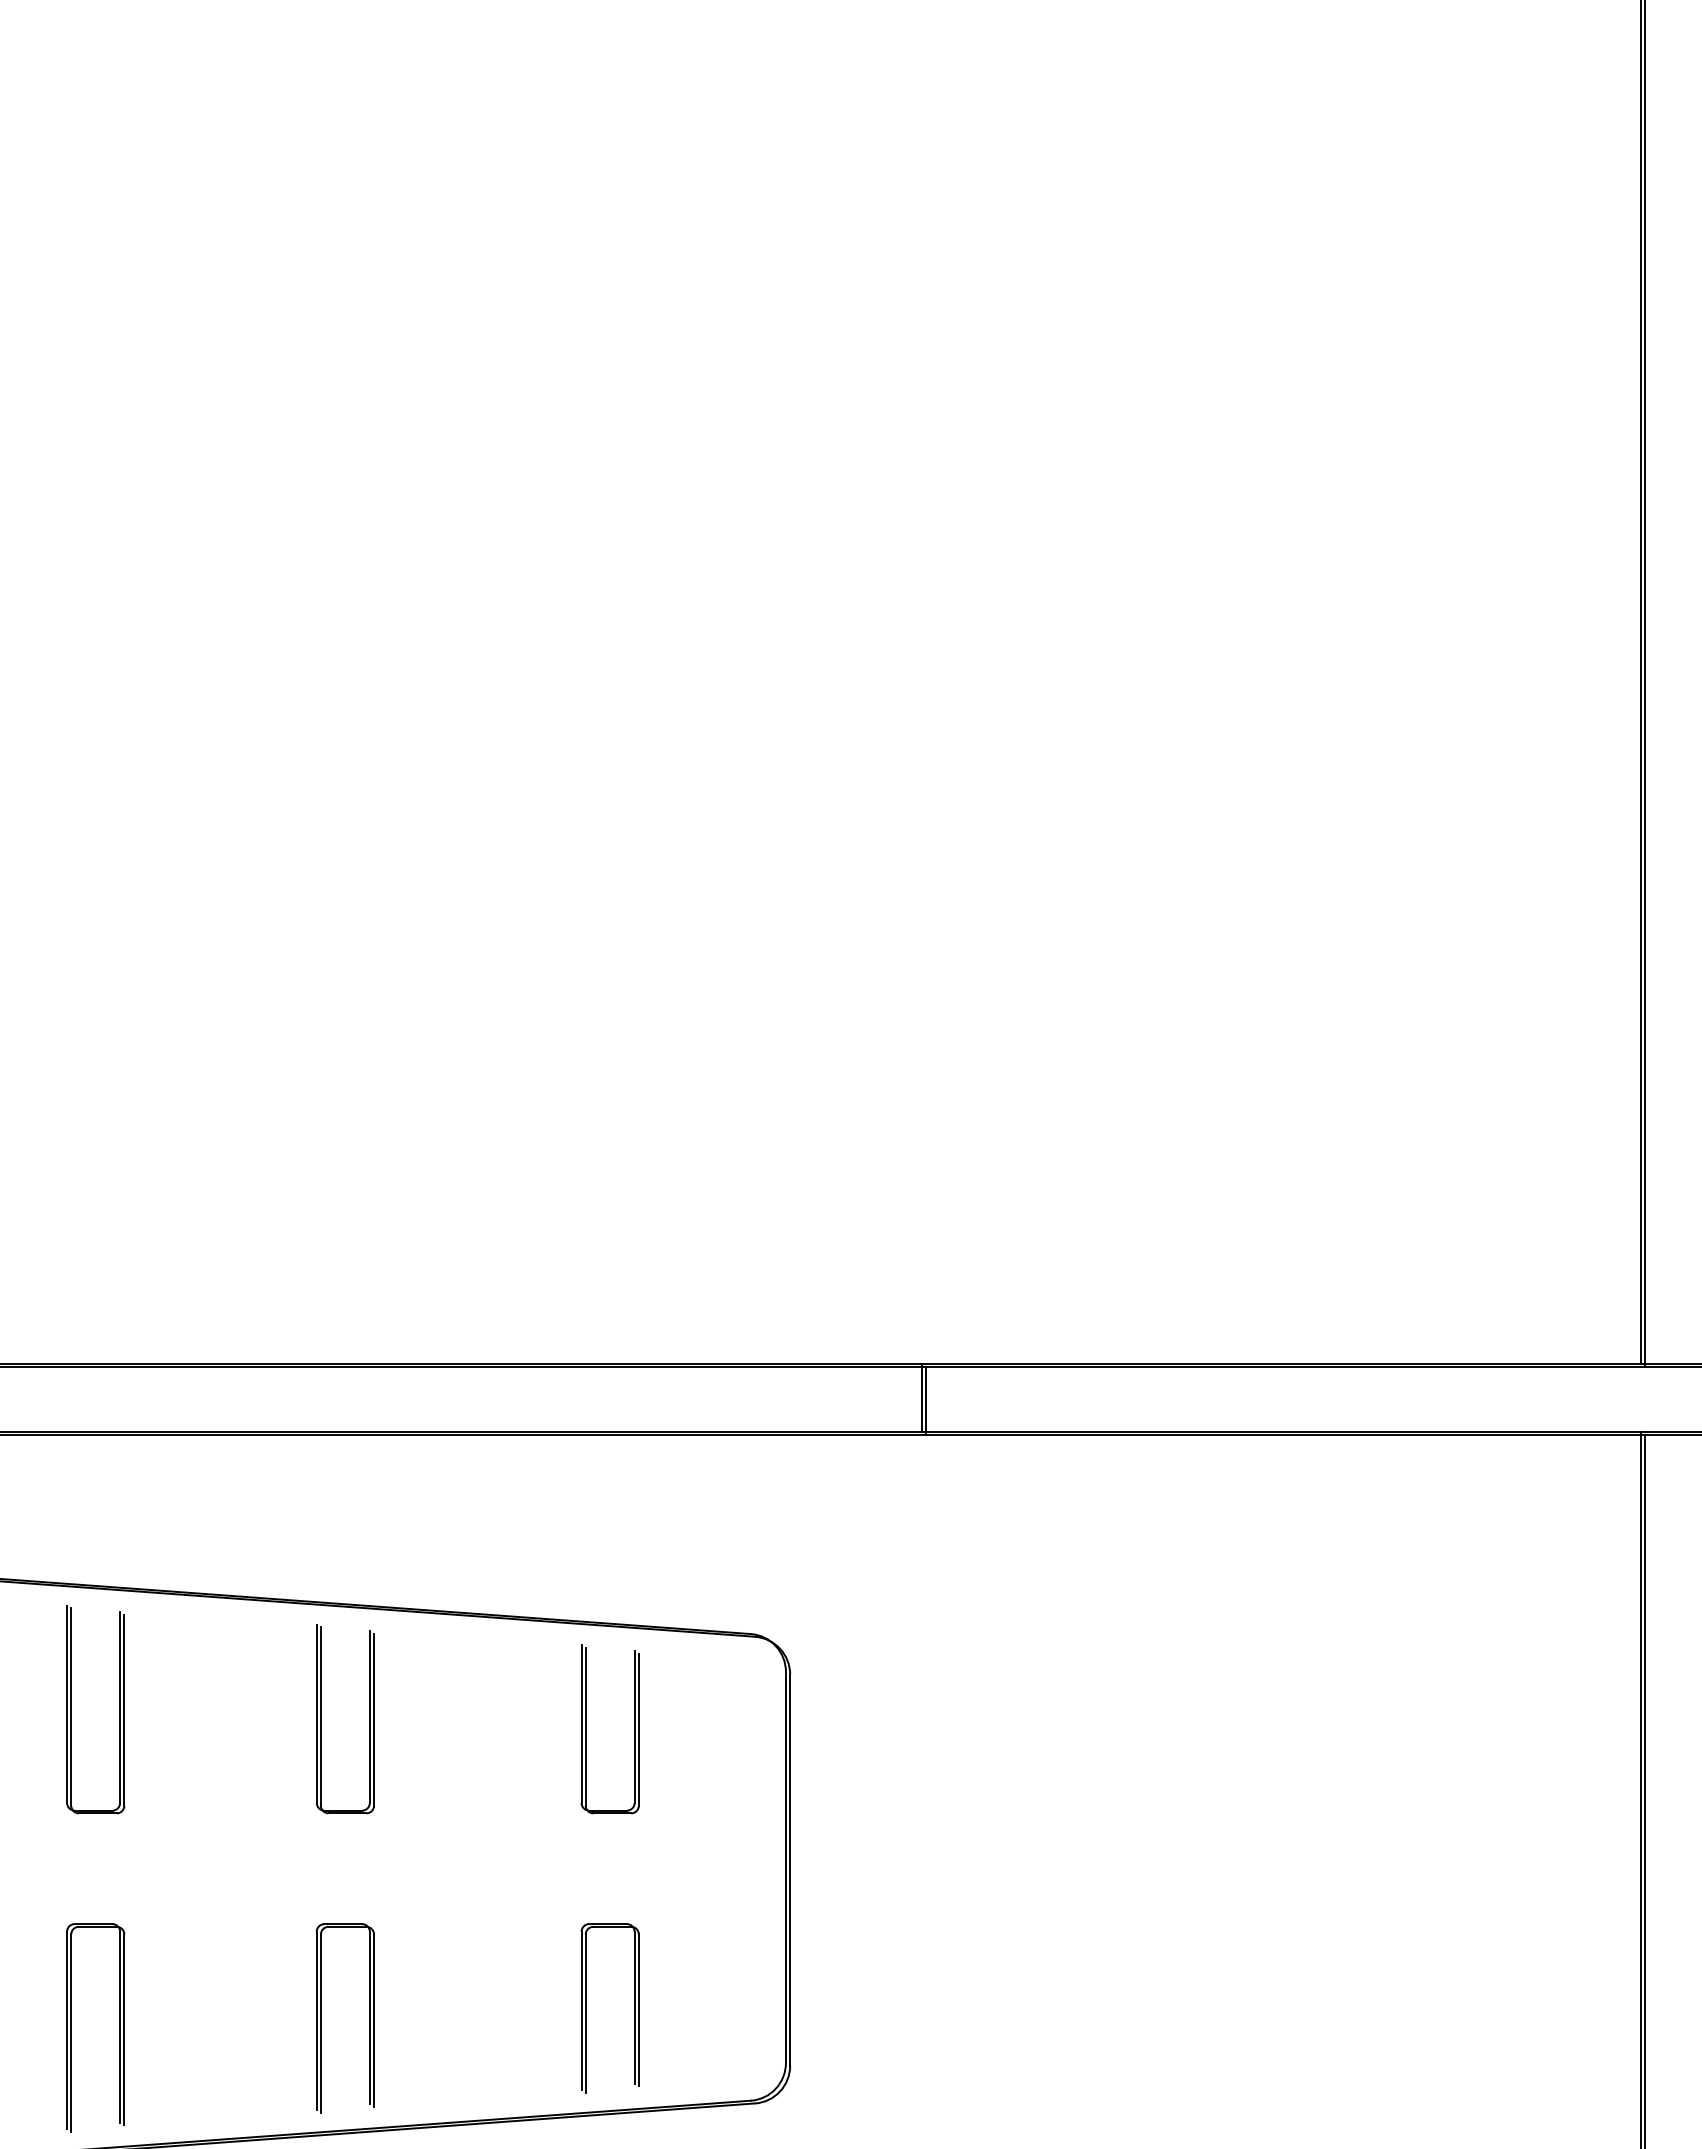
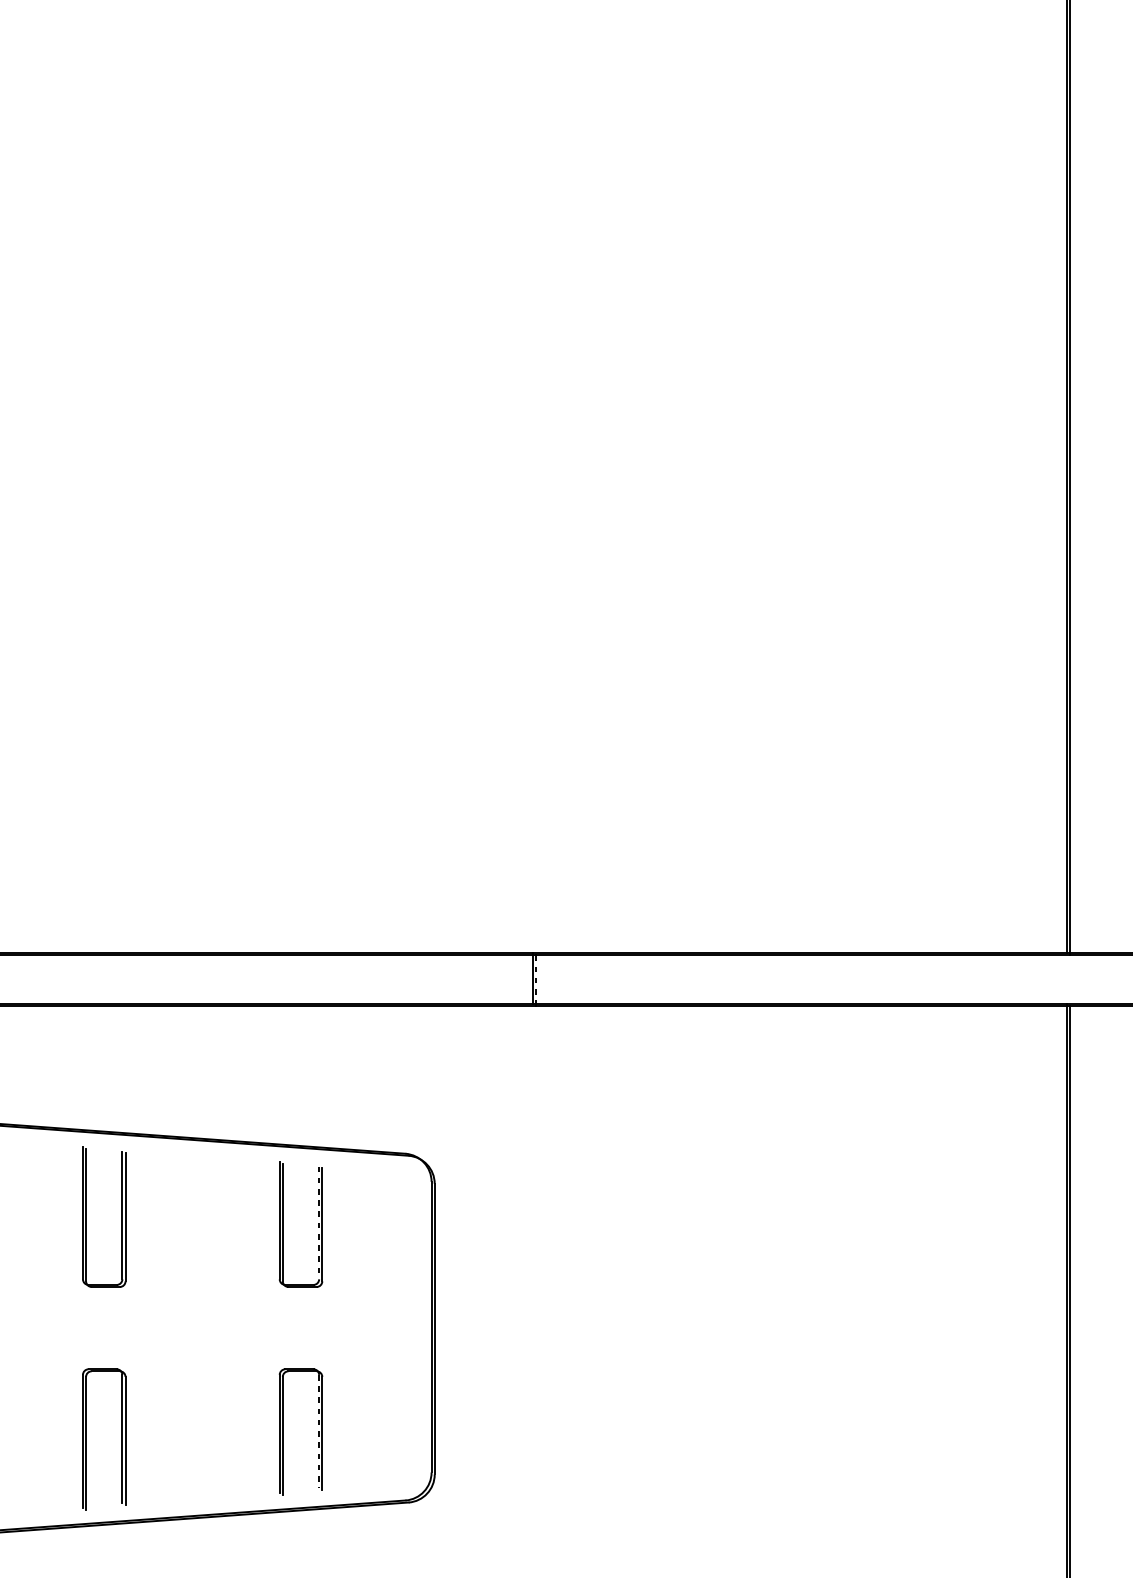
line: (926, 1401) -> (536, 980), solid -> dashed
line: (634, 1727) -> (319, 1223), solid -> dashed
line: (634, 2007) -> (319, 1431), solid -> dashed

